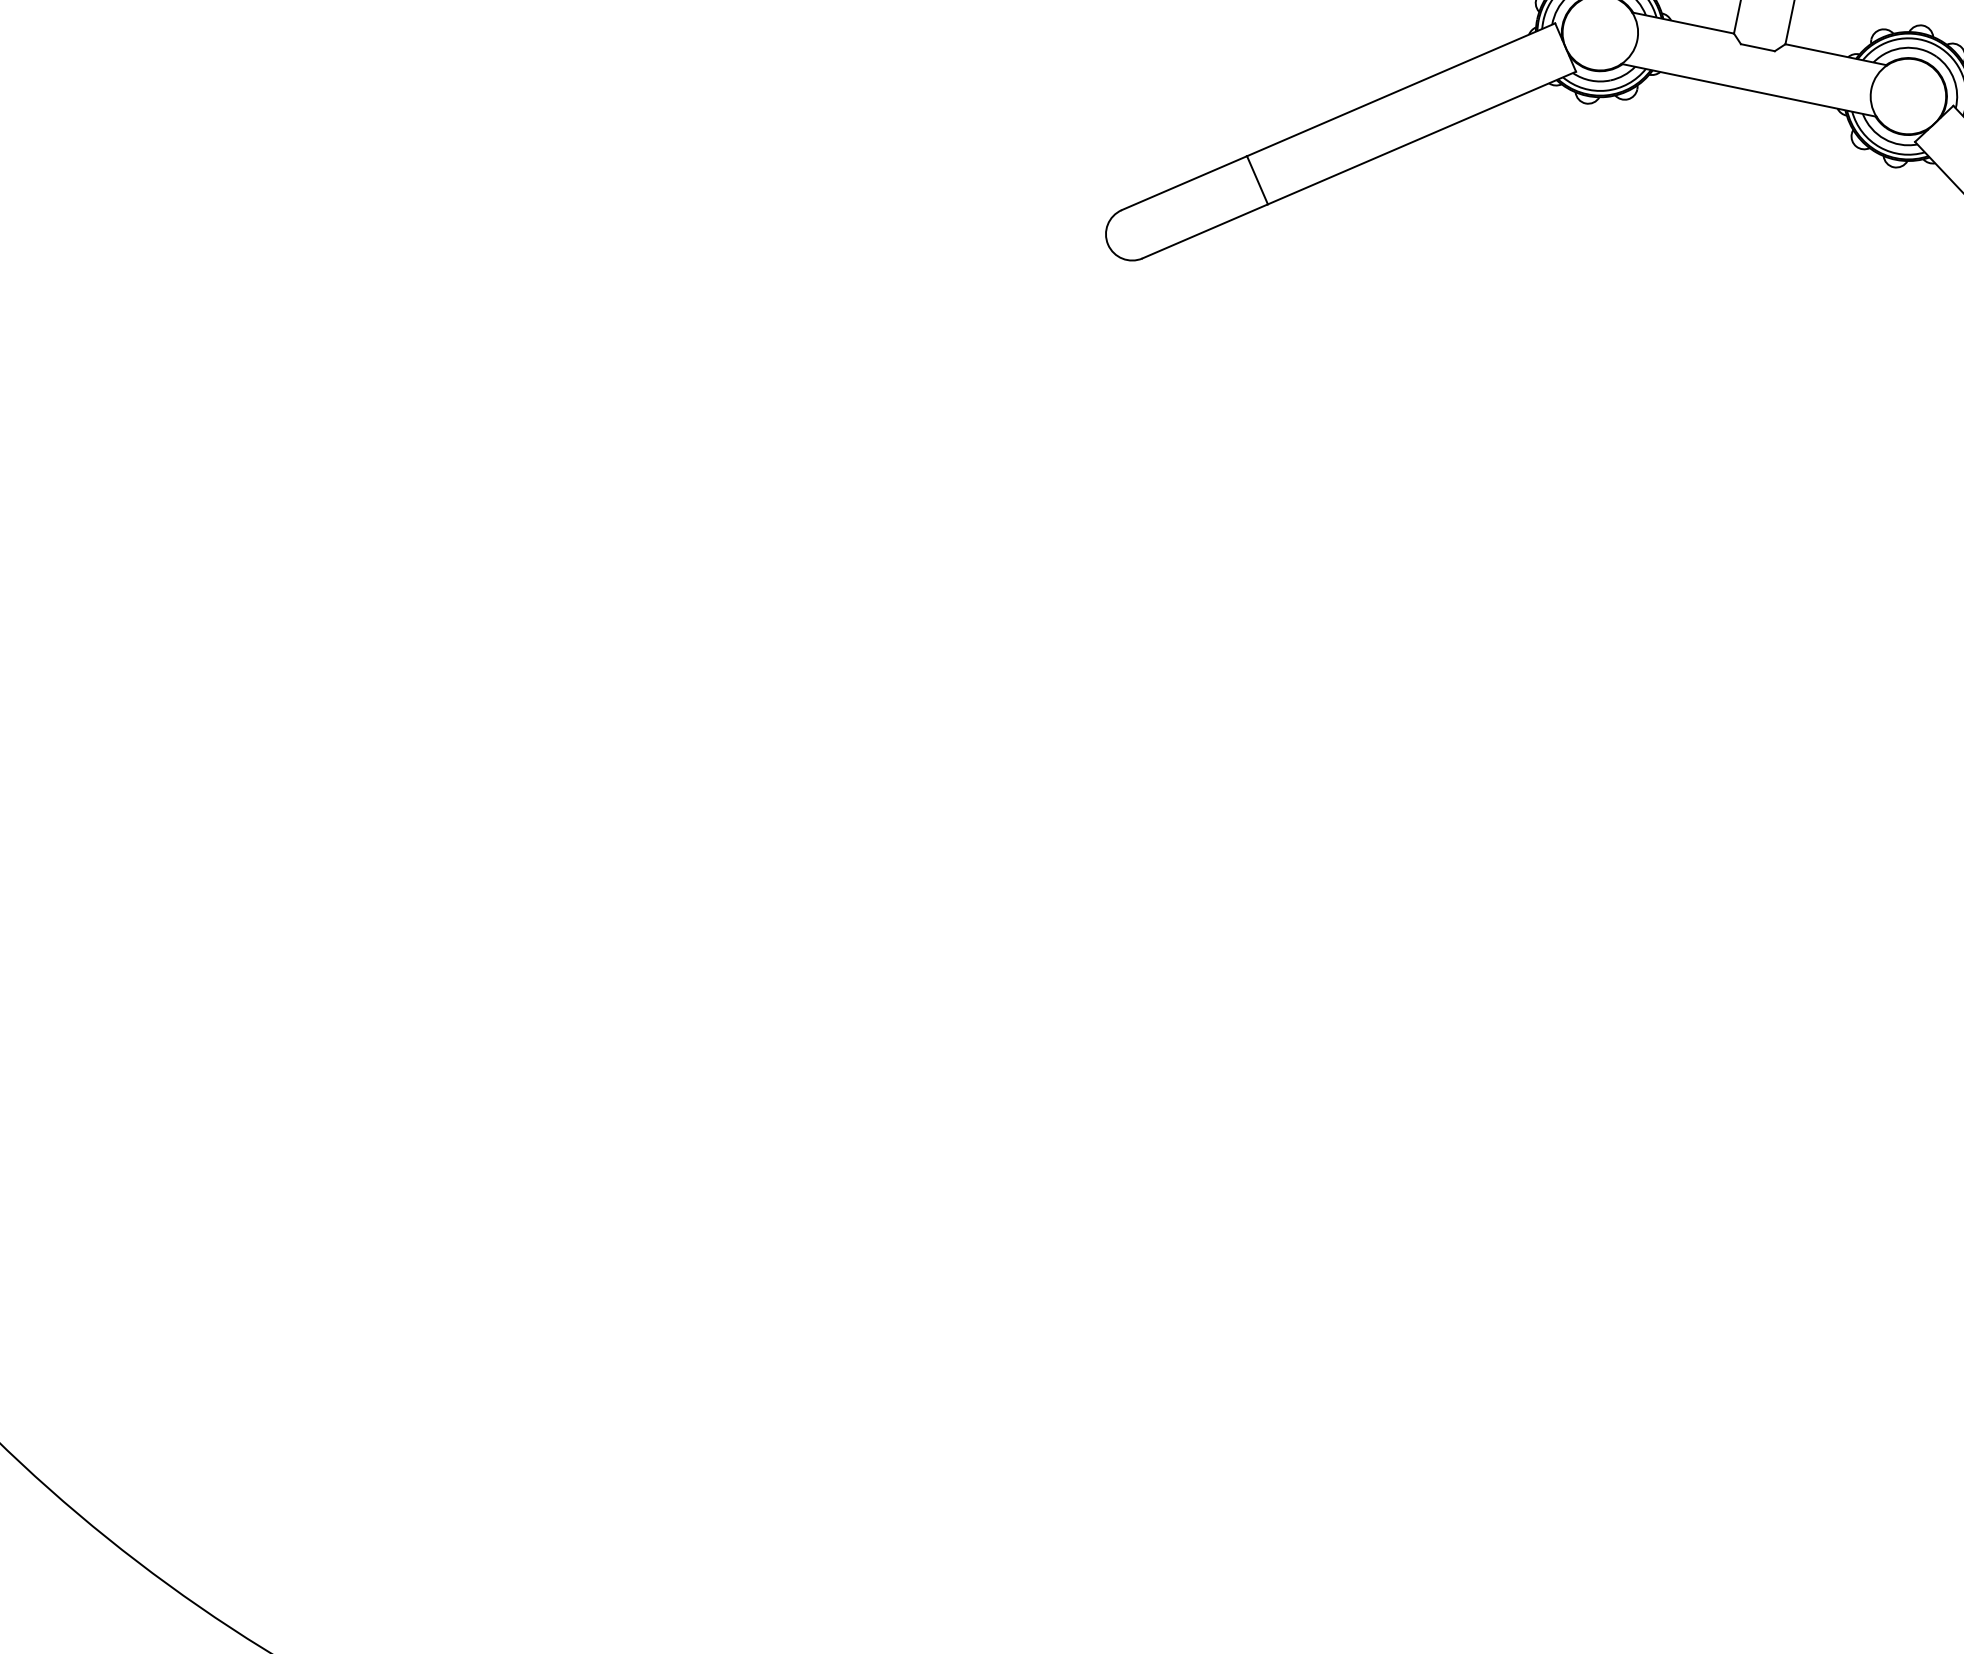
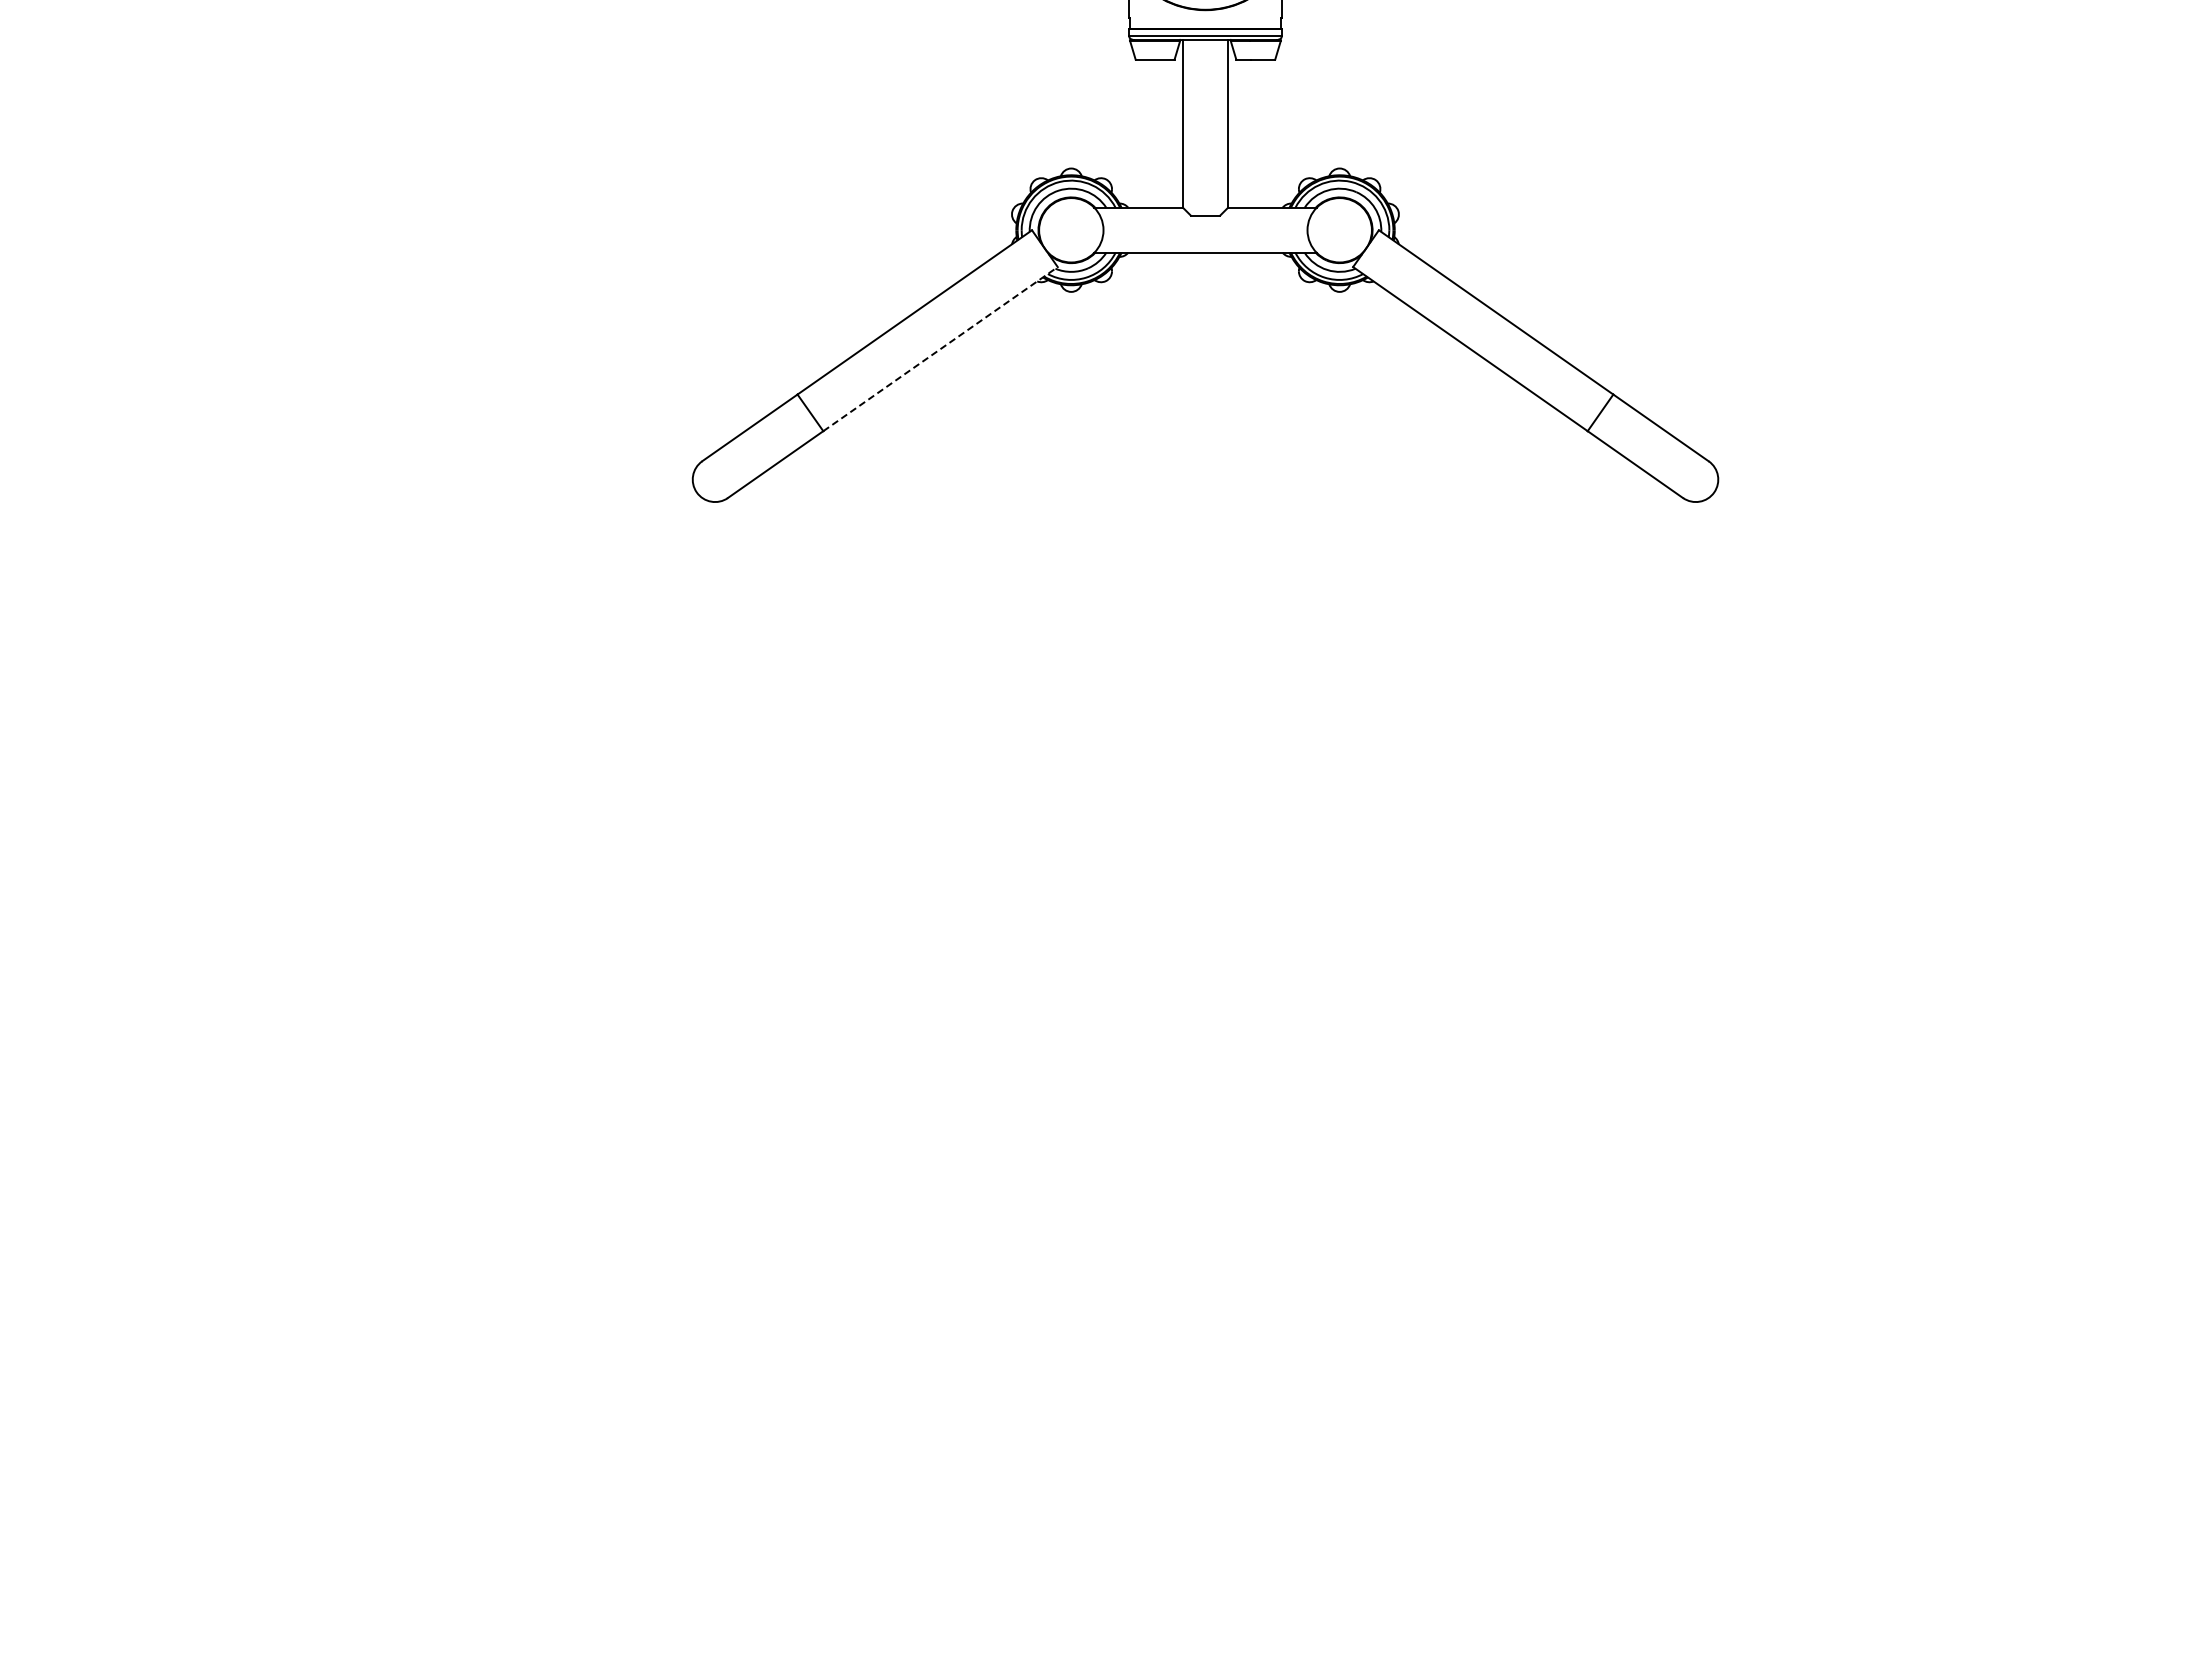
line: (1422, 137) -> (940, 348), solid -> dashed

